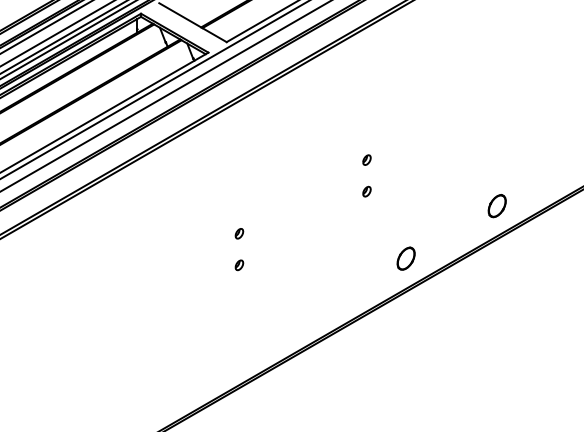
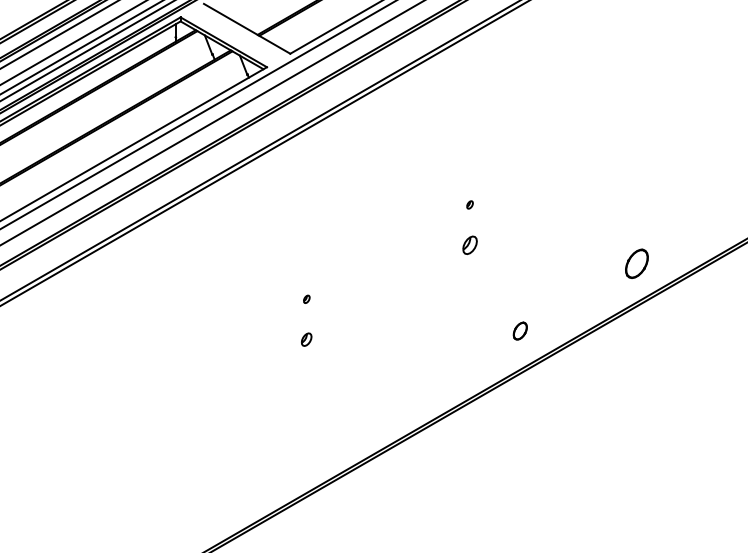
part: (366, 159) -> (469, 204), size x0.6
part: (366, 191) -> (469, 245), size x1.4
part: (239, 233) -> (306, 299), size x0.6
part: (406, 258) -> (520, 330), size x0.6

